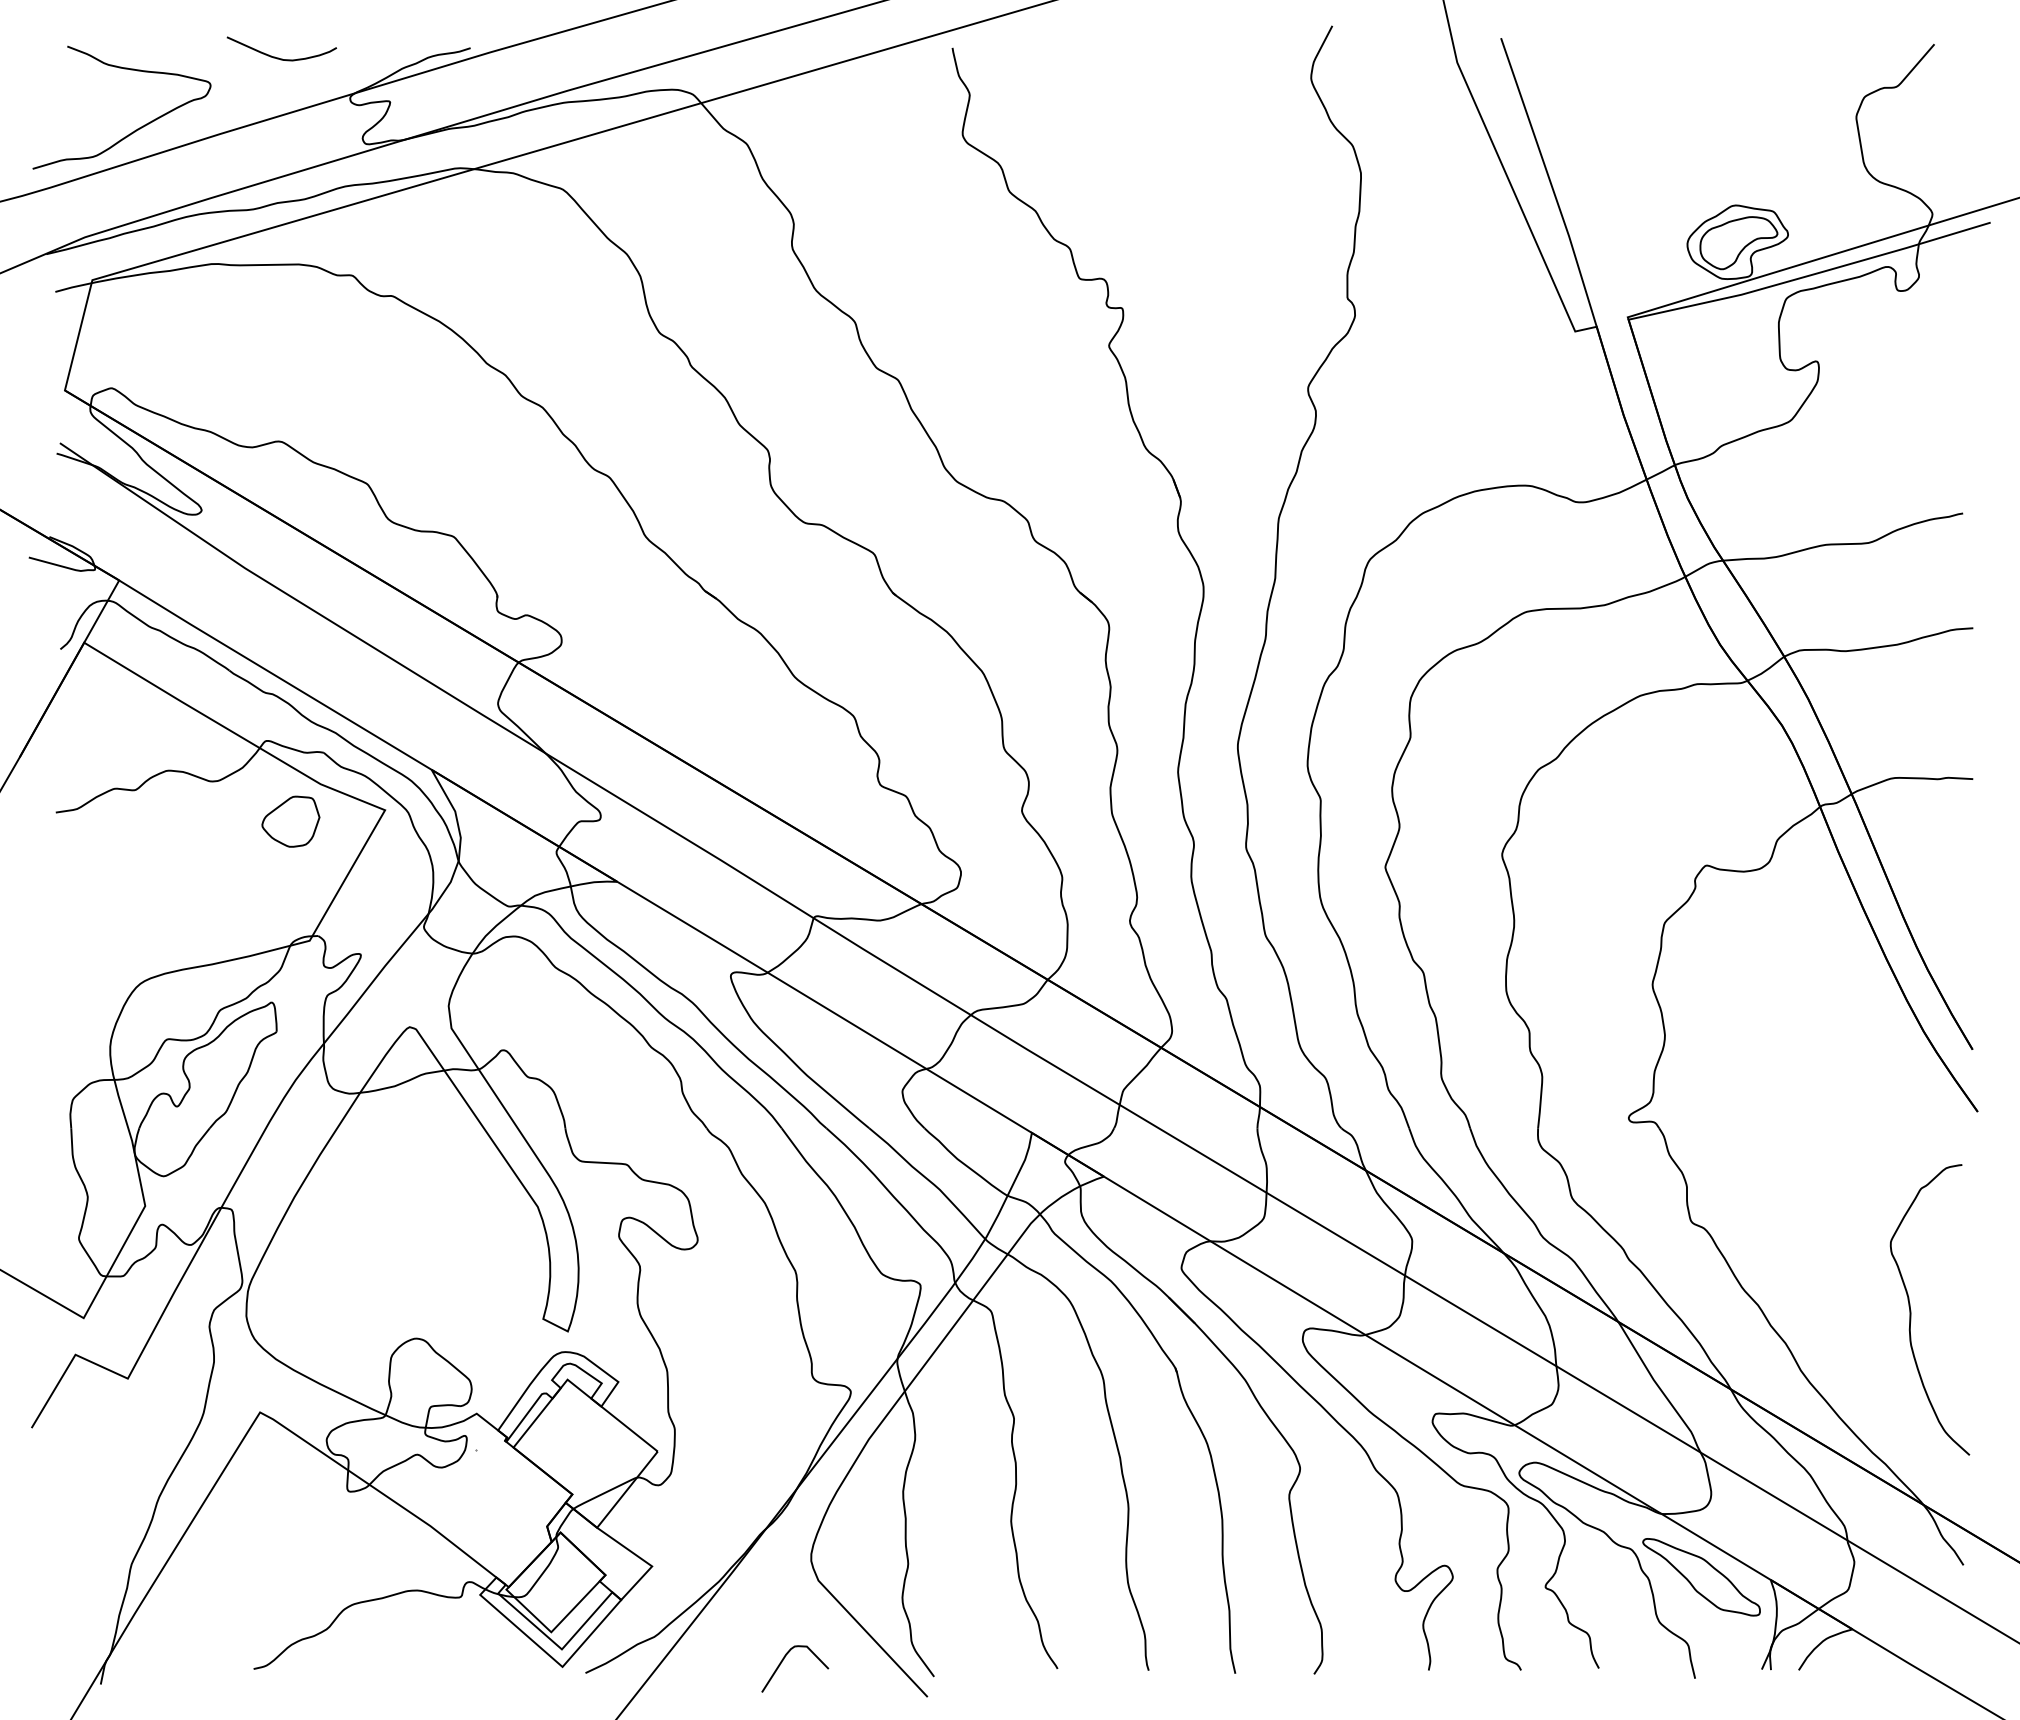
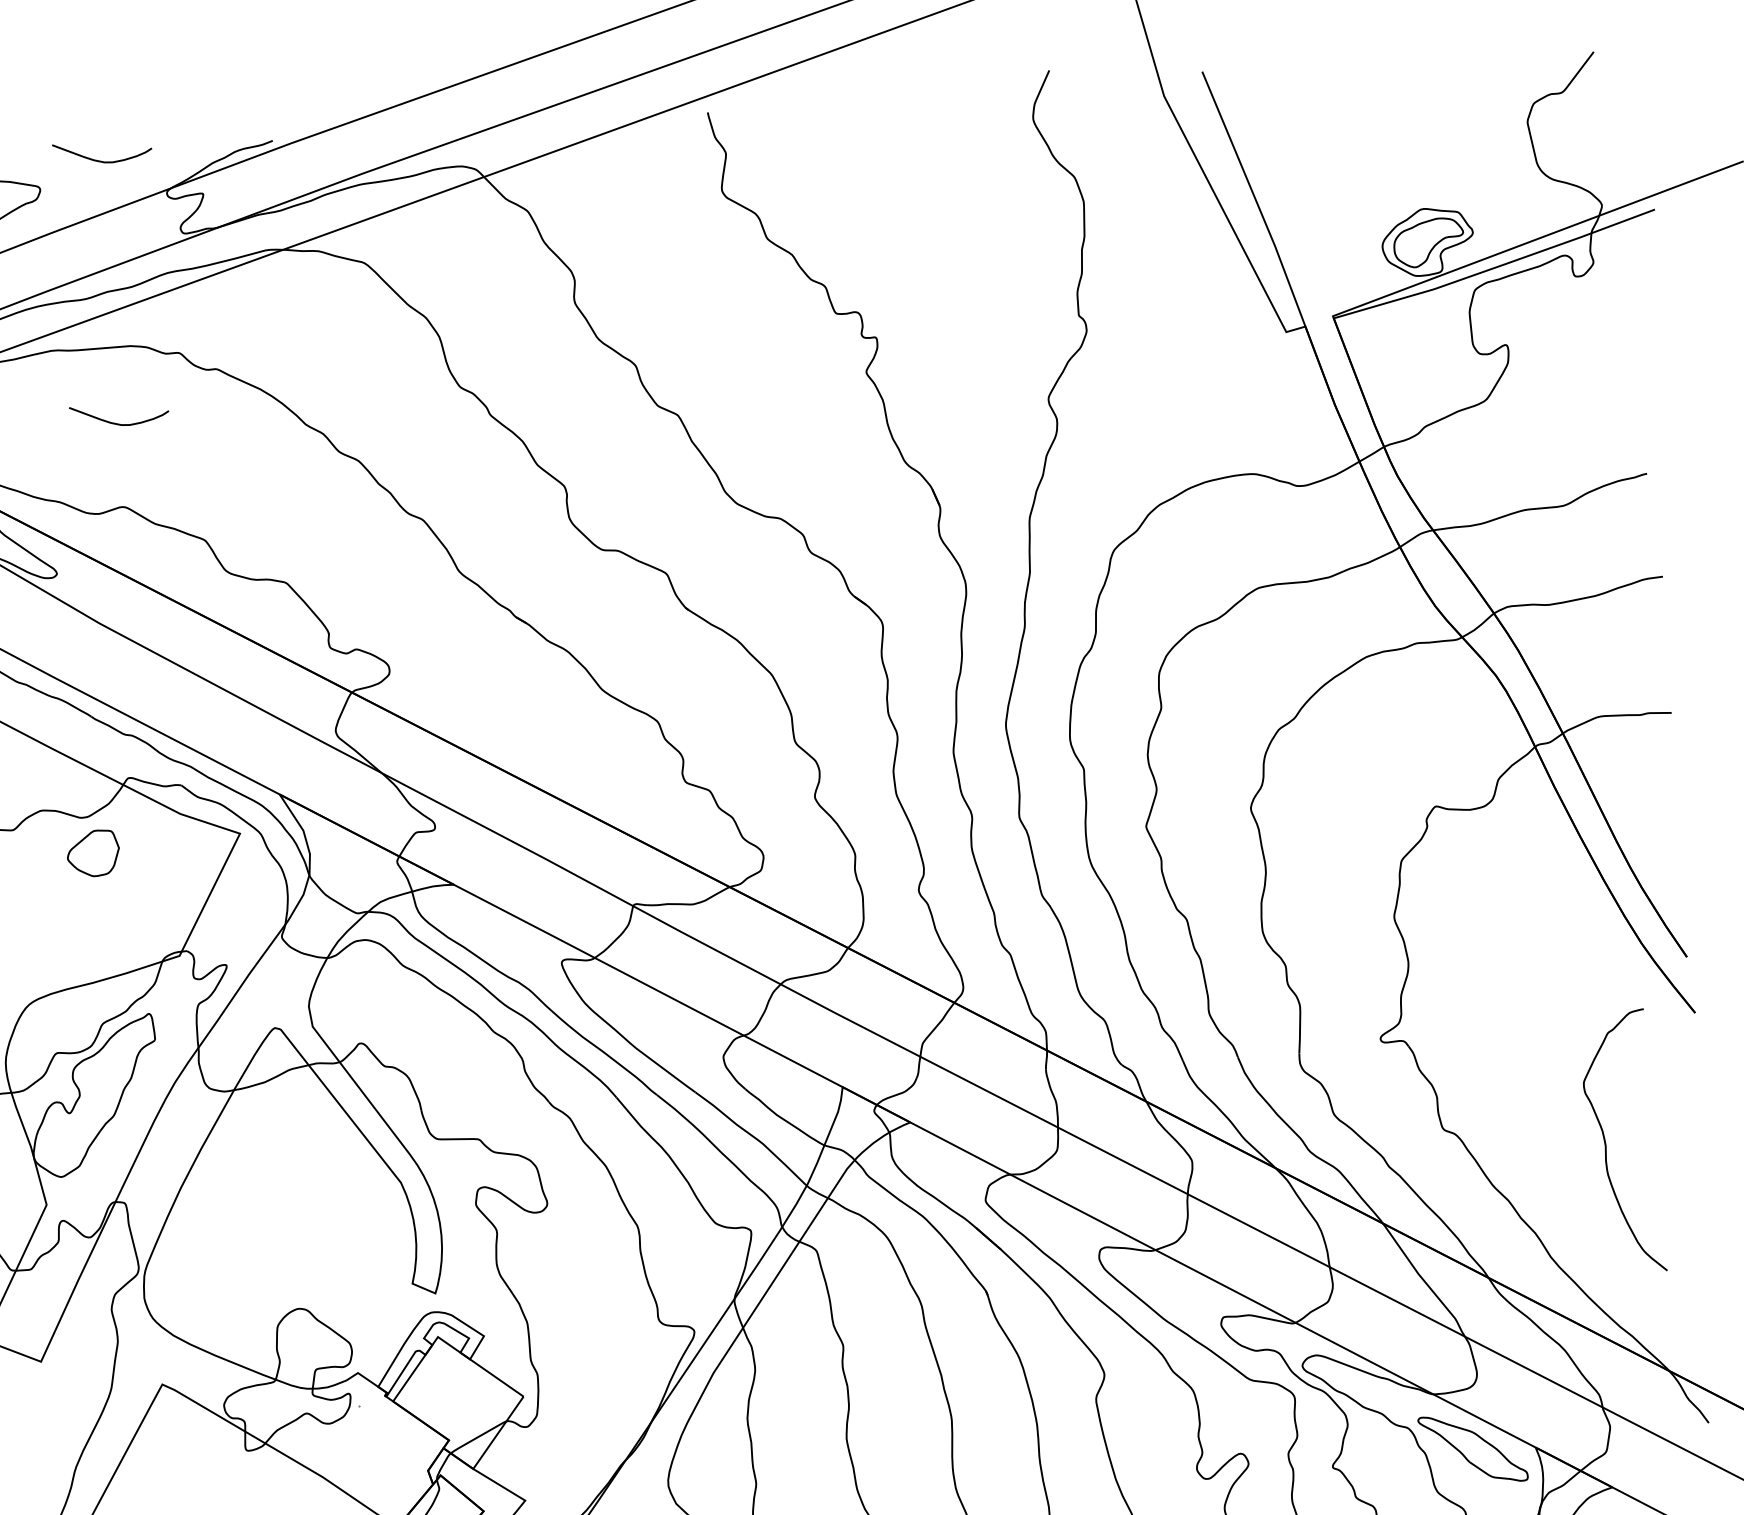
curve: (278, 348) -> (116, 423), added
part: (290, 821) -> (93, 853), moved
curve: (1911, 1310) -> (1606, 1143), moved

